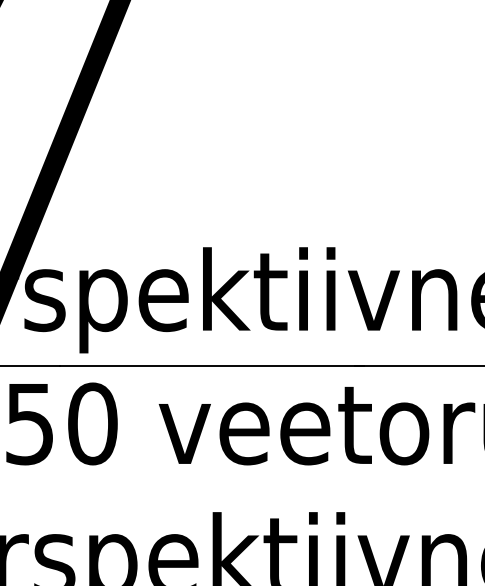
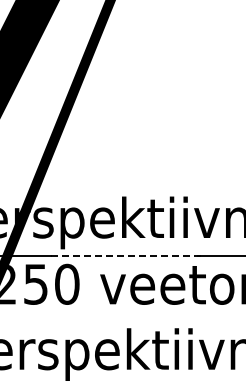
line: (212, 365) -> (126, 255), solid -> dashed

